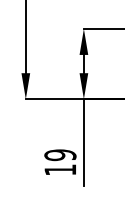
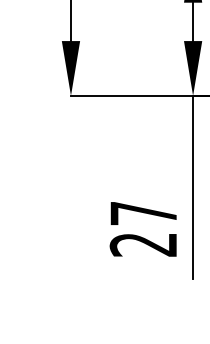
text: (60, 162) -> (143, 228), 19 -> 27

